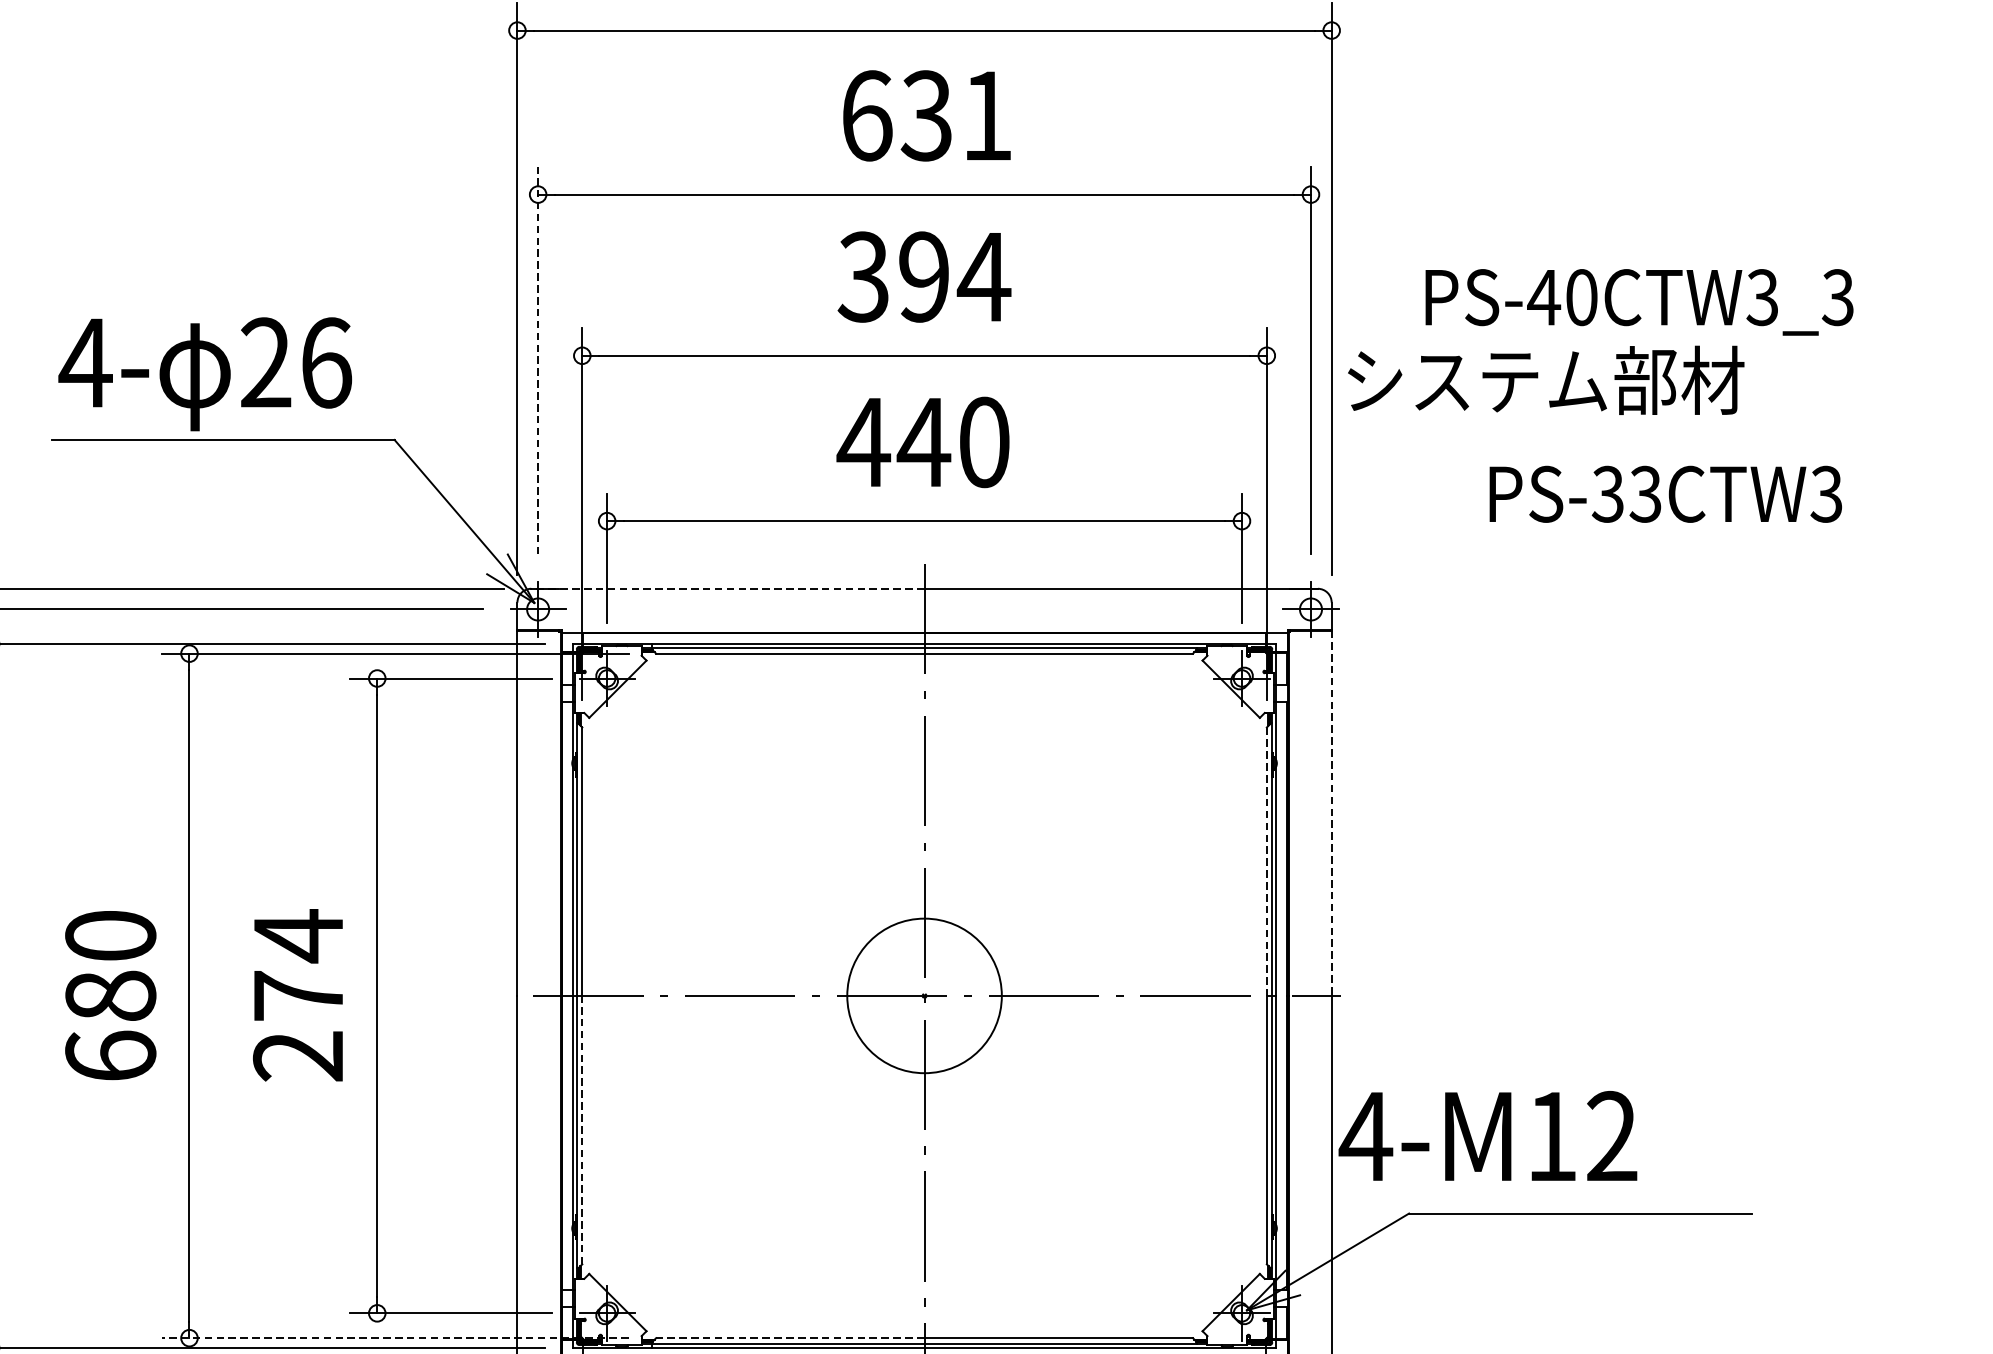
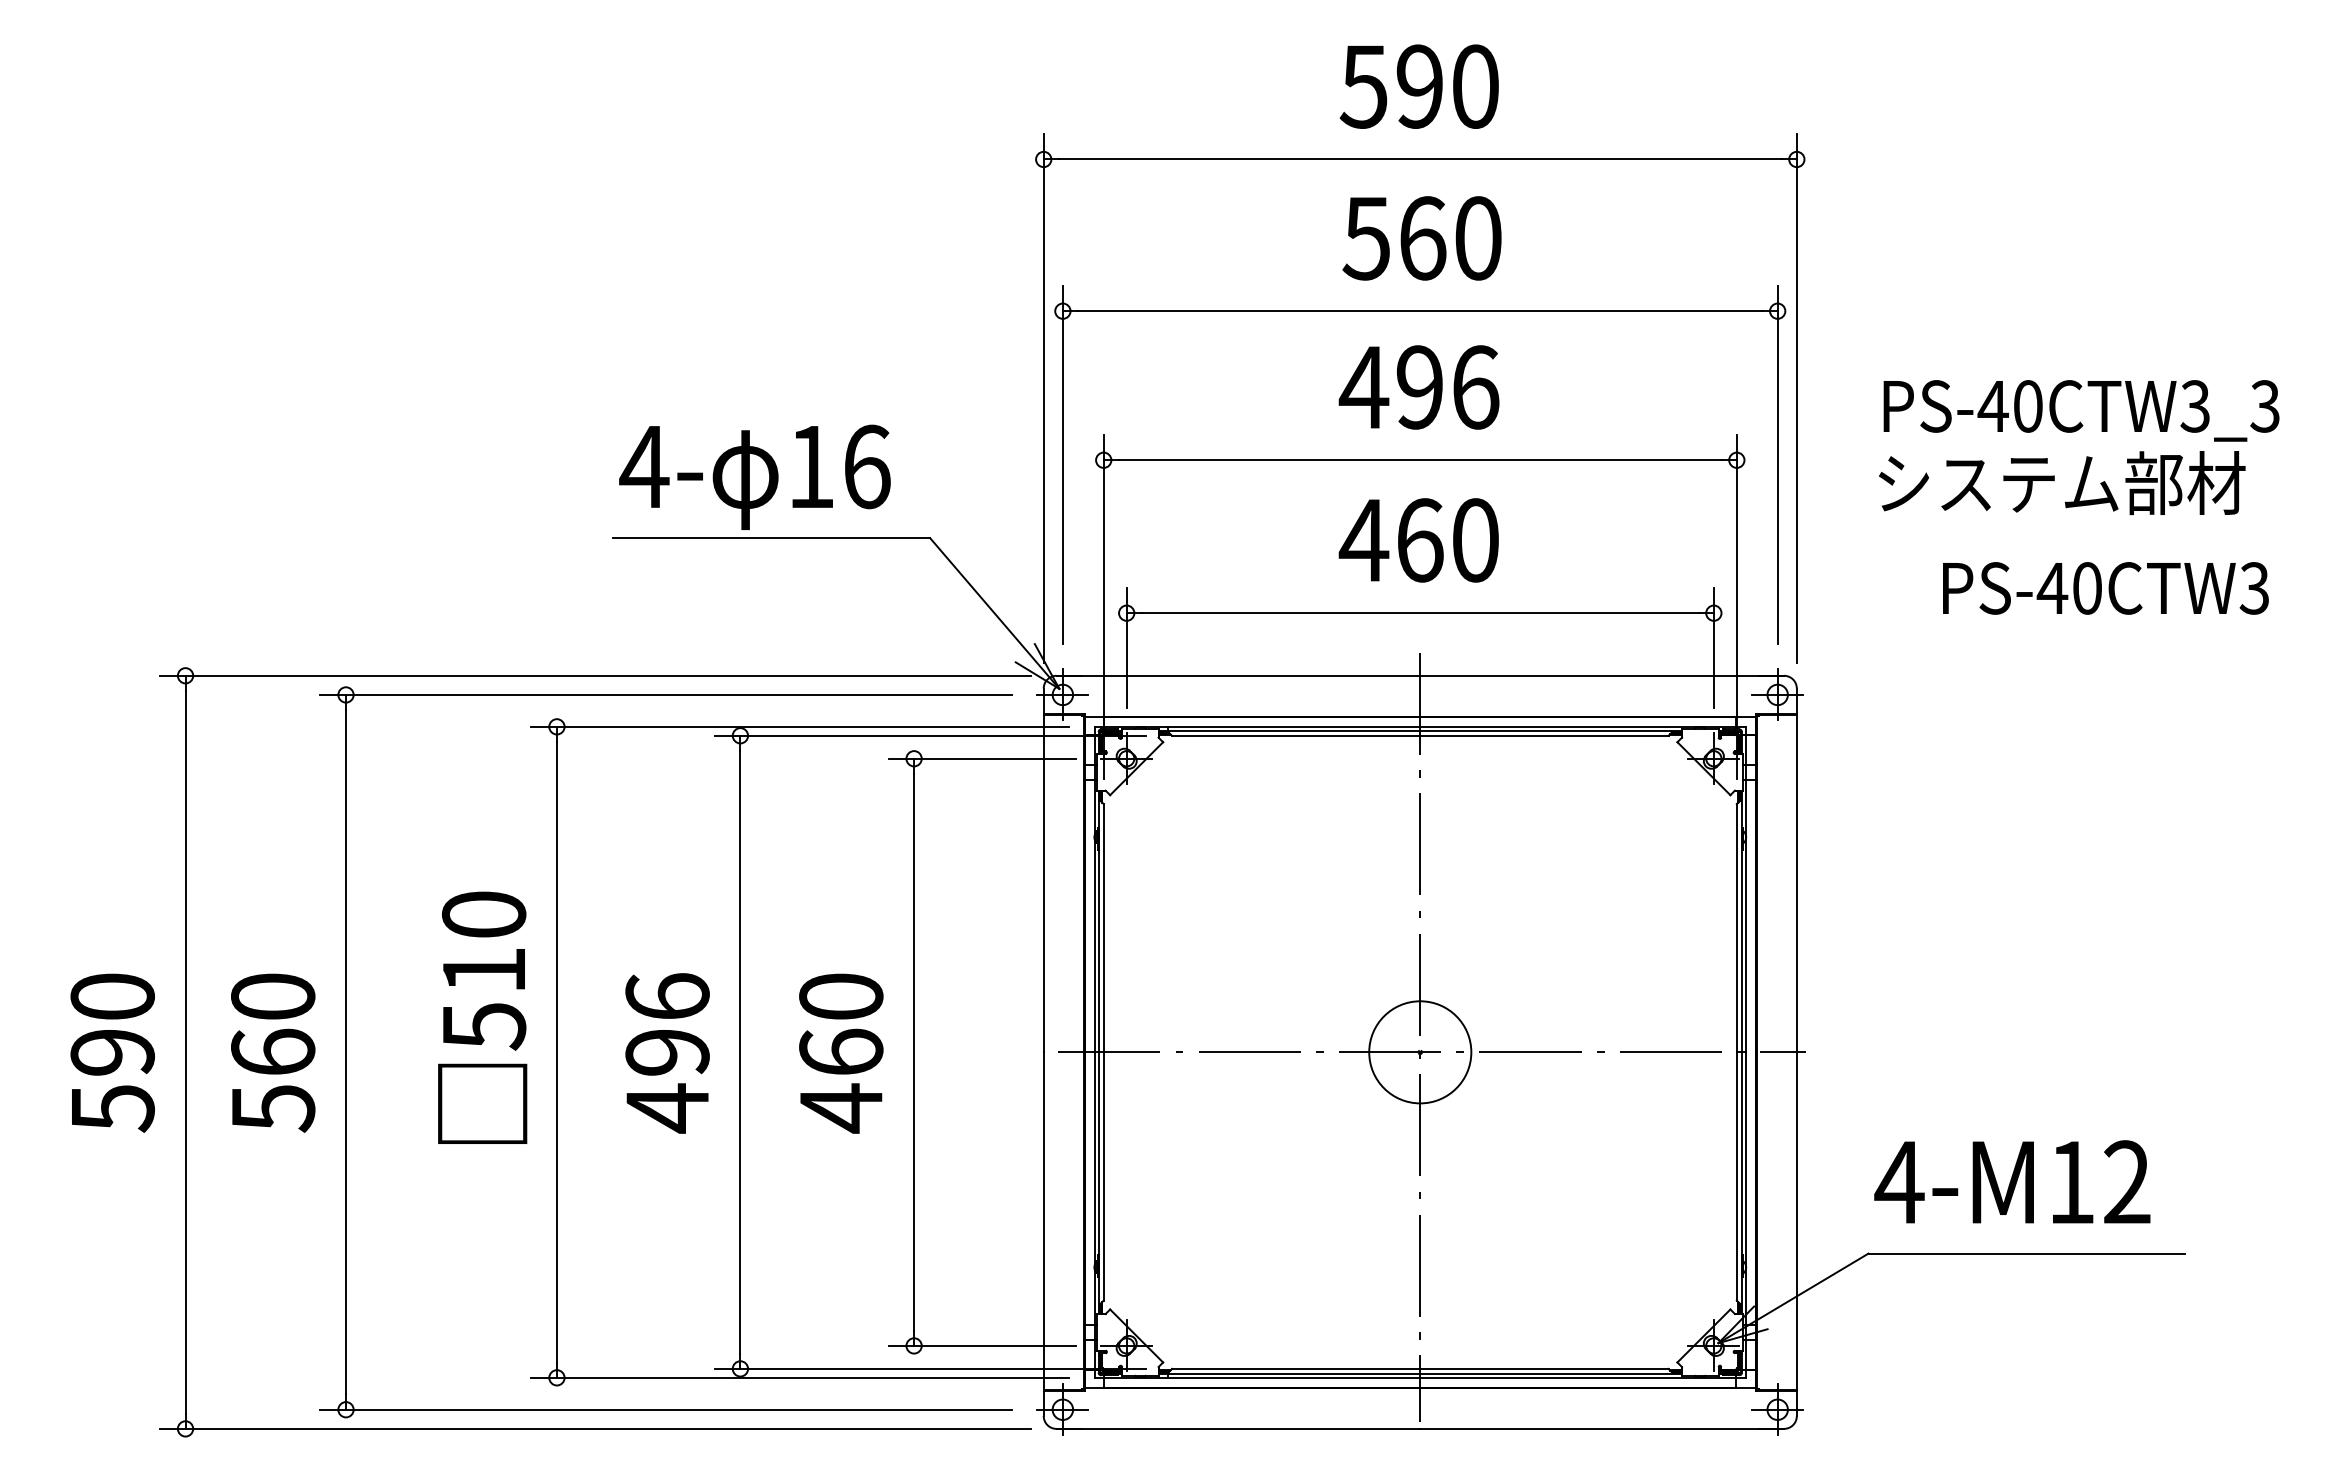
text: (925, 115) -> (1421, 238), 631 -> 560
text: (923, 277) -> (1419, 387), 394 -> 496
line: (537, 360) -> (1062, 464), dashed -> solid
text: (266, 361) -> (811, 465), 26 -> 16
text: (1546, 380) -> (2062, 483), moved
text: (923, 442) -> (1419, 540), 440 -> 460
text: (1625, 494) -> (2068, 588), PS-33CTW3 -> PS-40CTW3
line: (728, 588) -> (1238, 675), dashed -> solid
line: (1331, 813) -> (1796, 883), dashed -> solid
line: (1266, 862) -> (1736, 928), dashed -> solid
text: (298, 996) -> (841, 1052), 274 -> 460
circle: (924, 996) -> (1420, 1052), size x0.71
text: (110, 997) -> (667, 1053), 680 -> 496
line: (582, 1129) -> (1103, 1175), dashed -> solid
text: (1488, 1135) -> (2012, 1181), moved
line: (395, 1337) -> (930, 1368), dashed -> solid
line: (789, 1337) -> (1295, 1368), dashed -> solid

